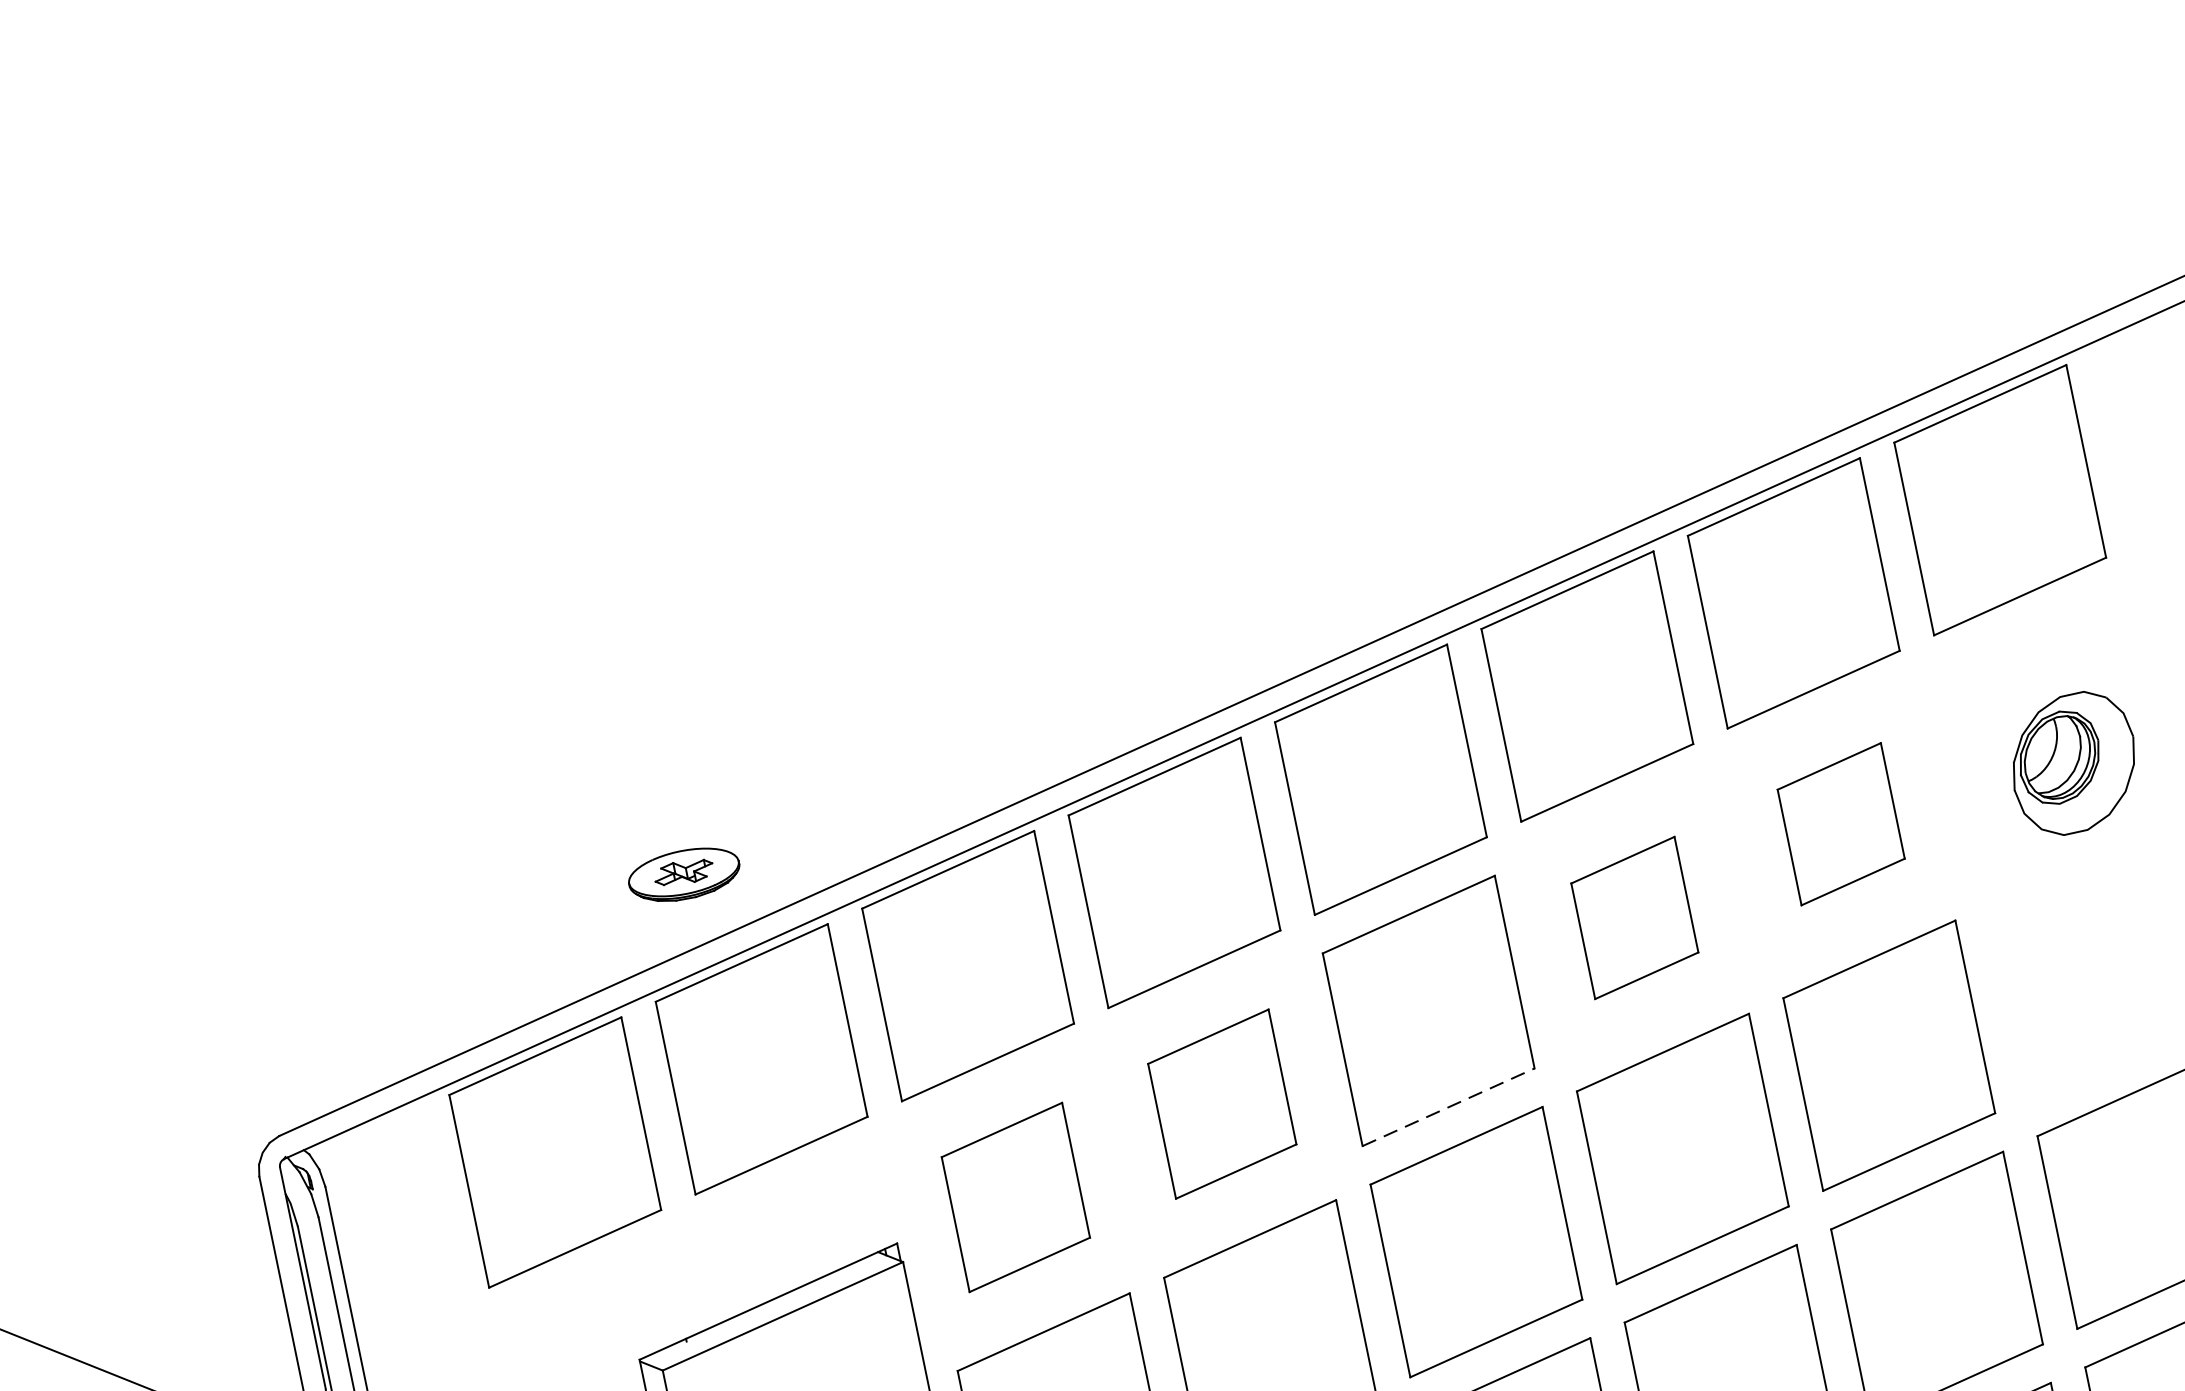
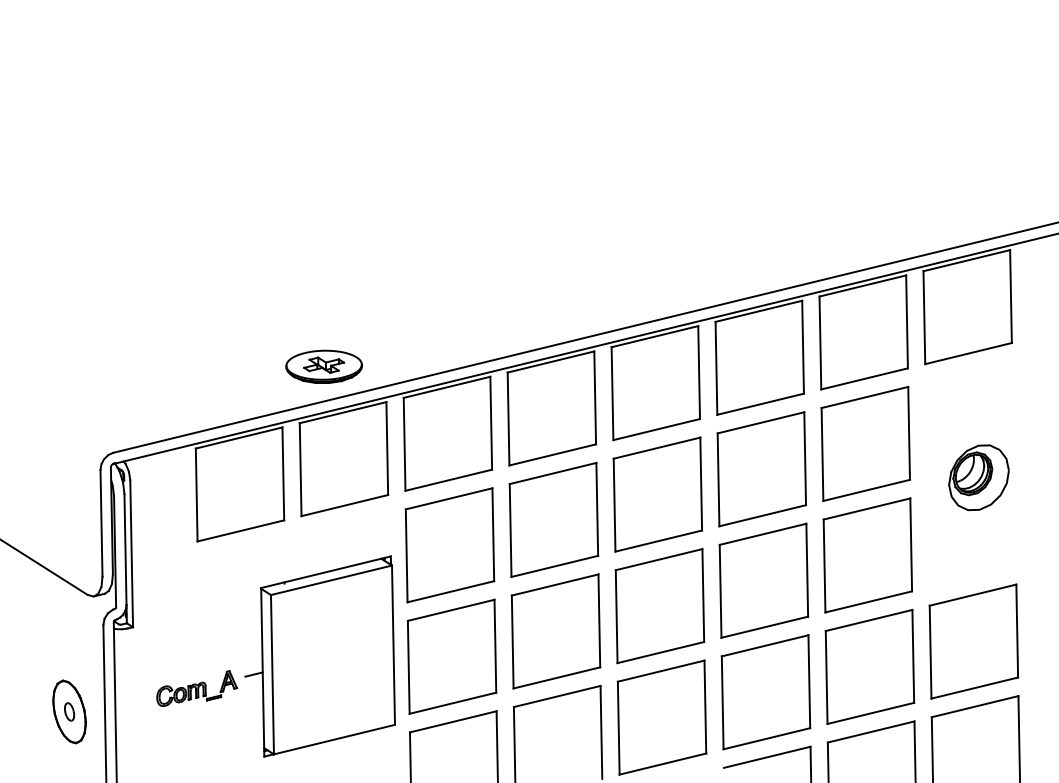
part: (2072, 763) -> (978, 477), moved
part: (1840, 823) -> (865, 443), size x1.67
part: (683, 874) -> (323, 366), size x1.43
part: (1634, 918) -> (761, 469), size x1.67
part: (1221, 1103) -> (553, 519), size x1.43
line: (1448, 1108) -> (658, 541), dashed -> solid
part: (1014, 1197) -> (449, 545), size x1.43

